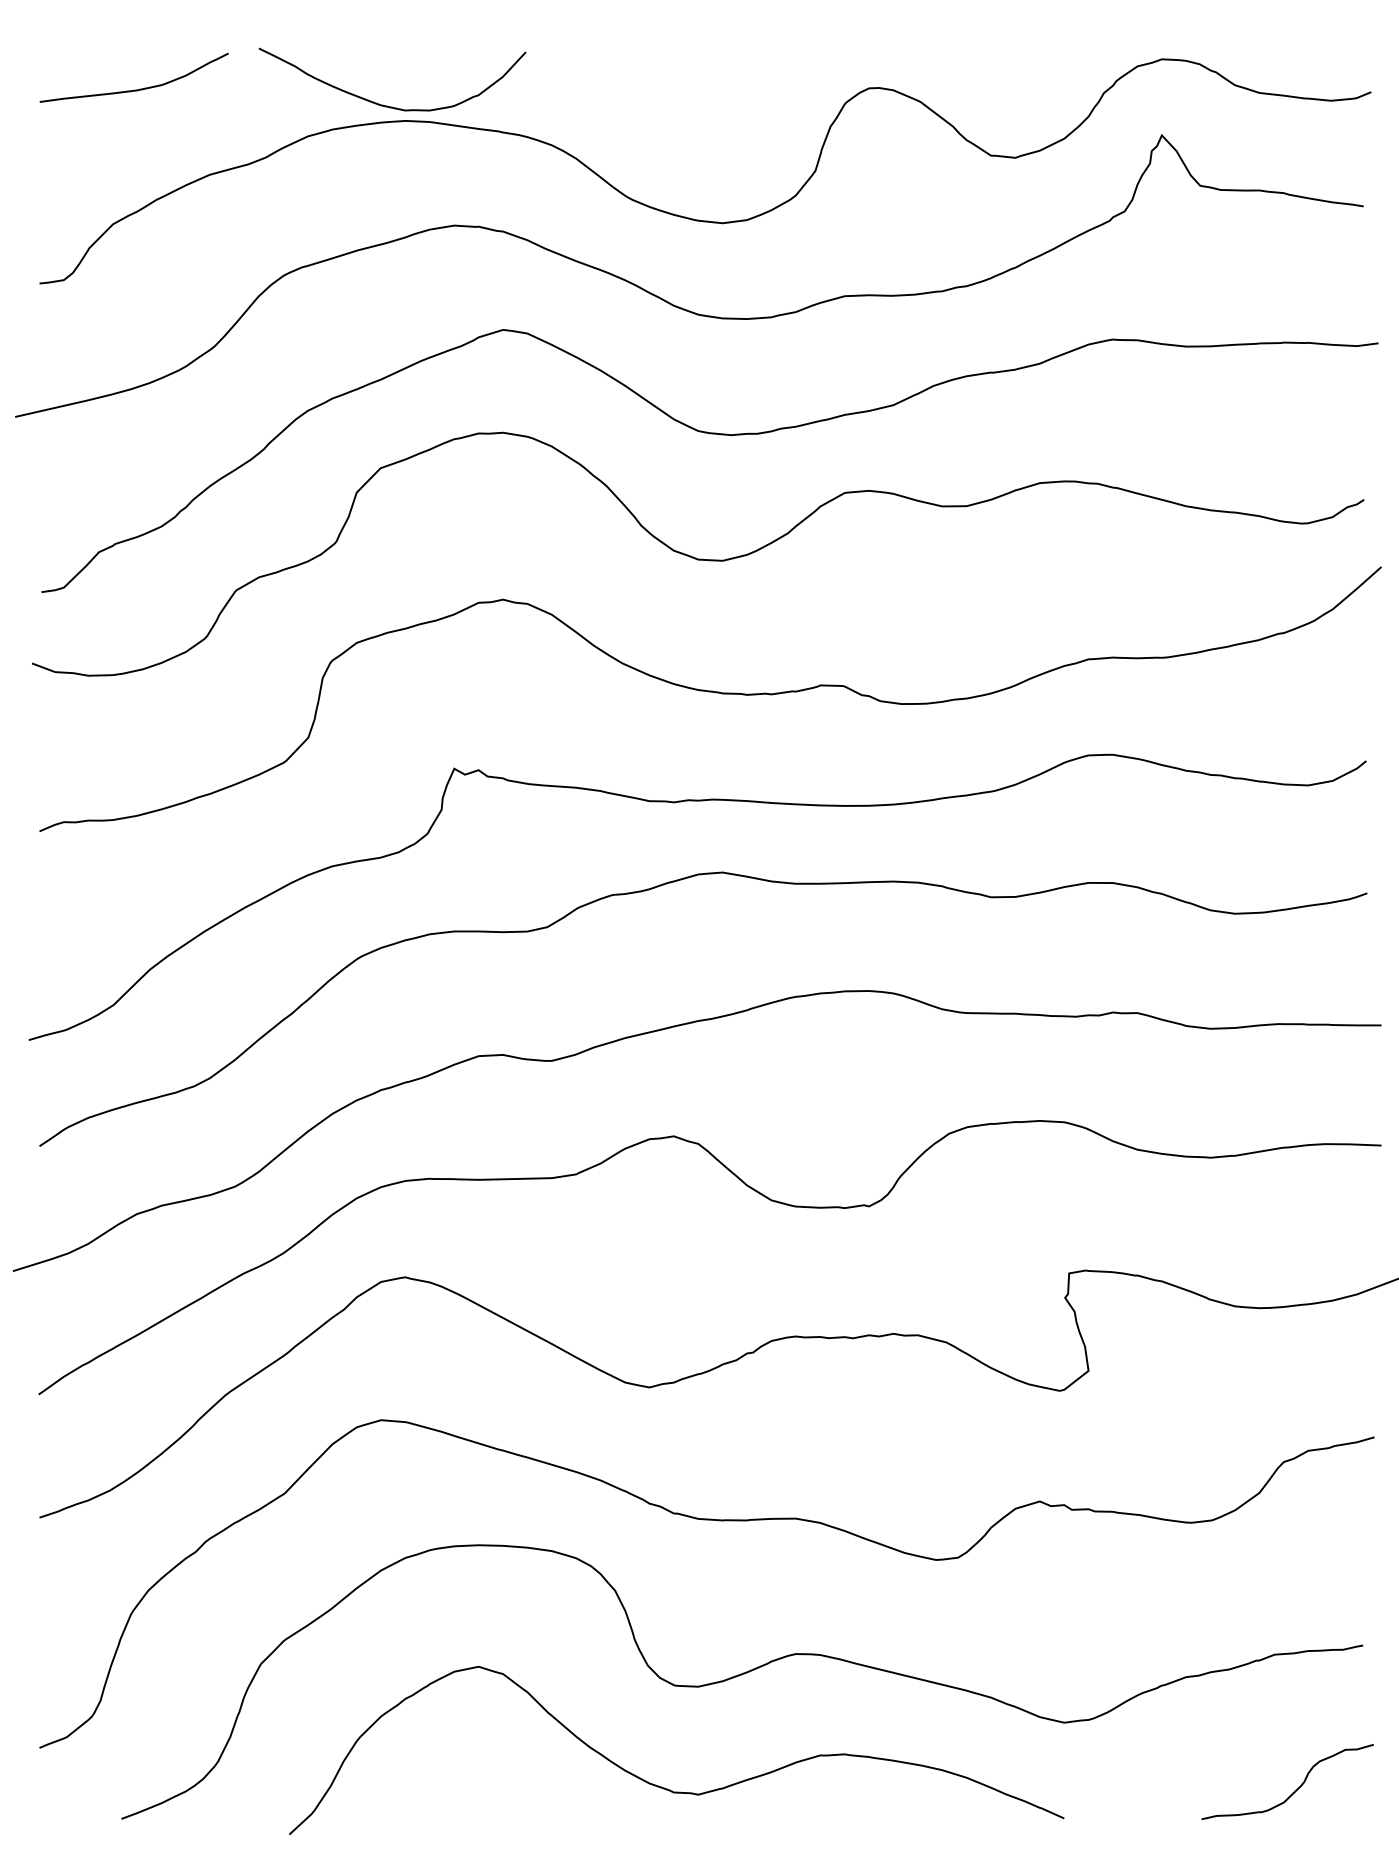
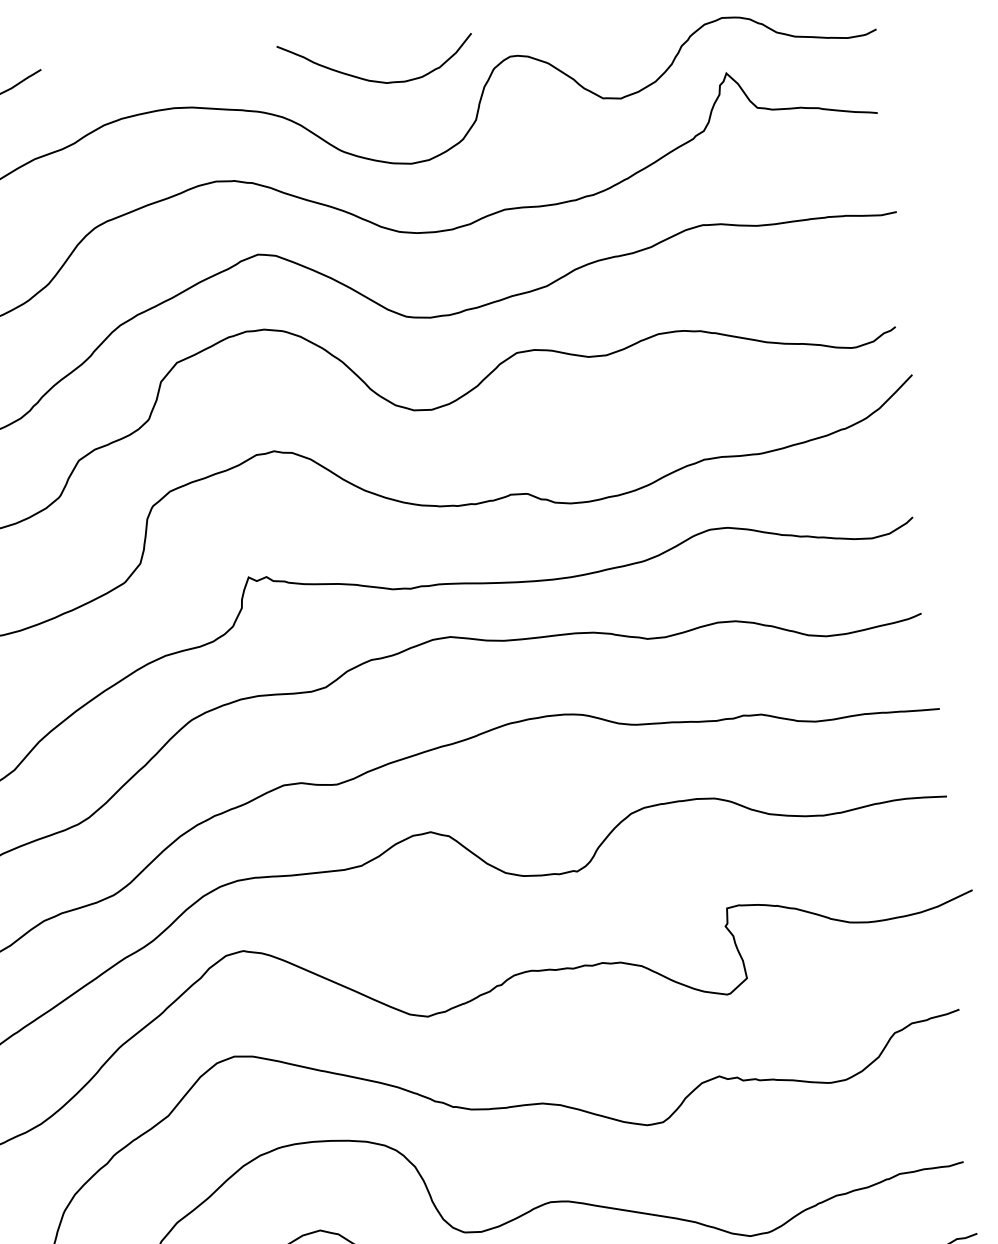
curve: (387, 105) -> (373, 80), moved

